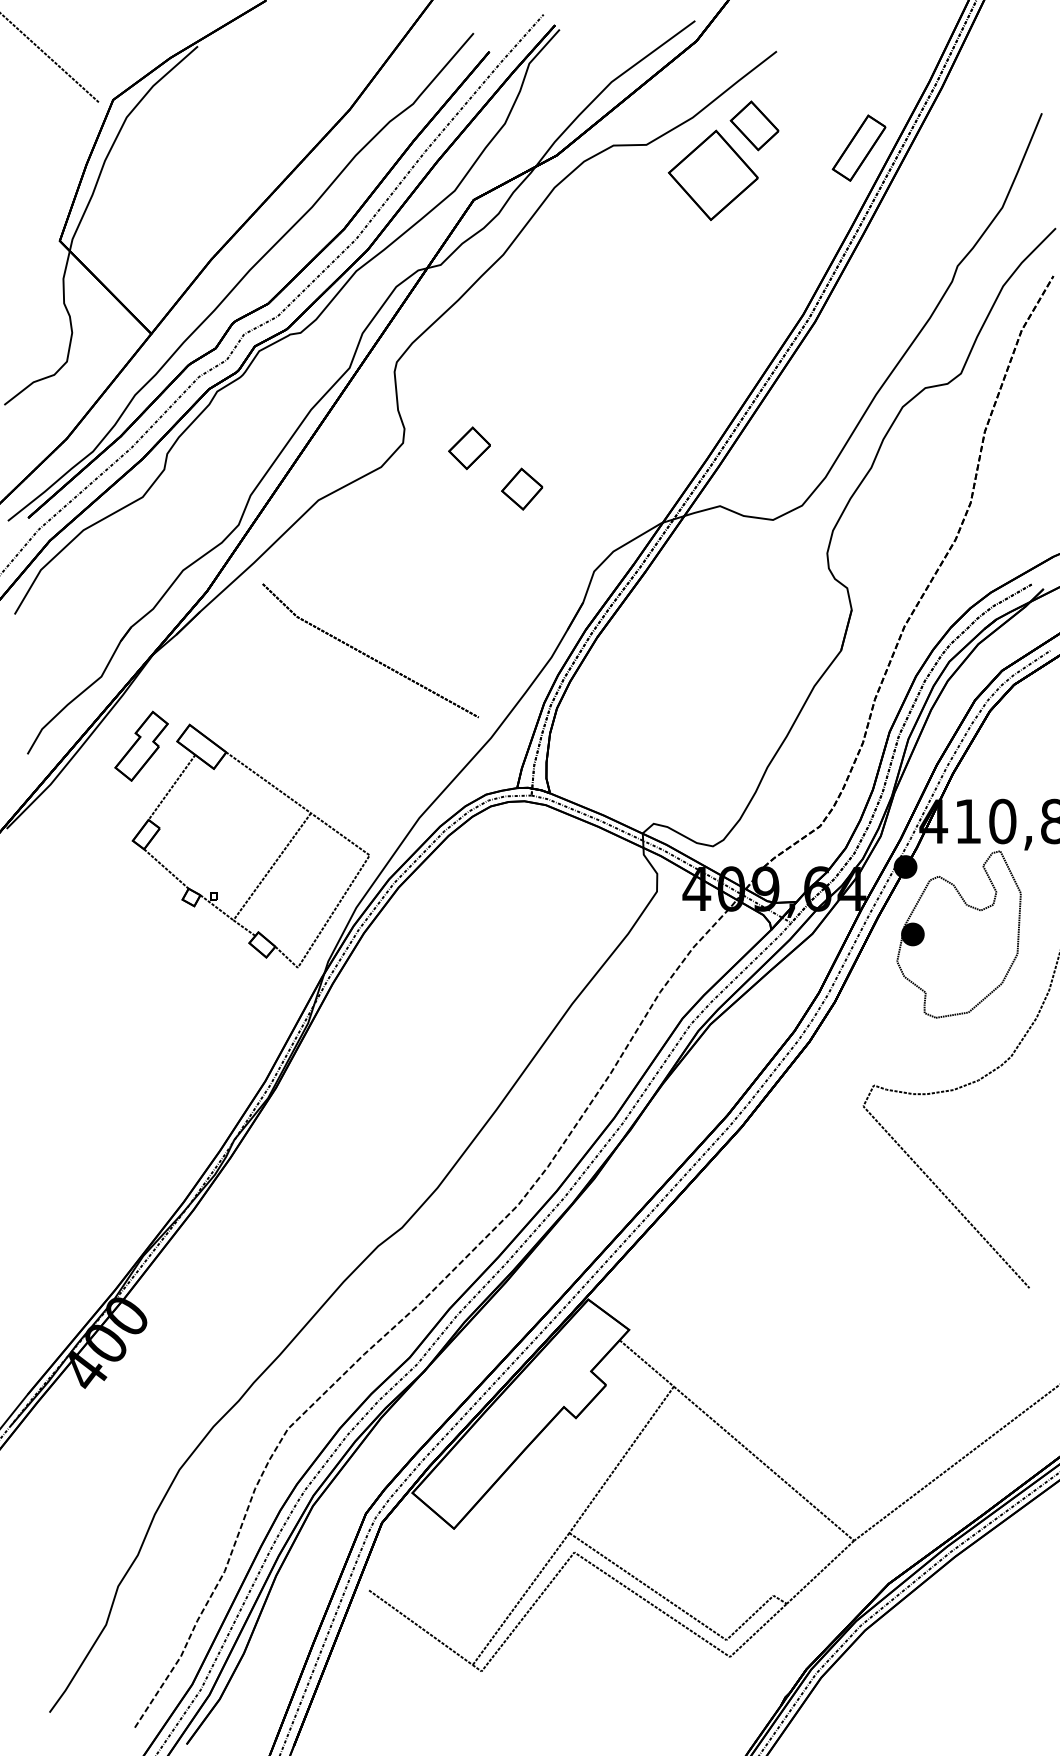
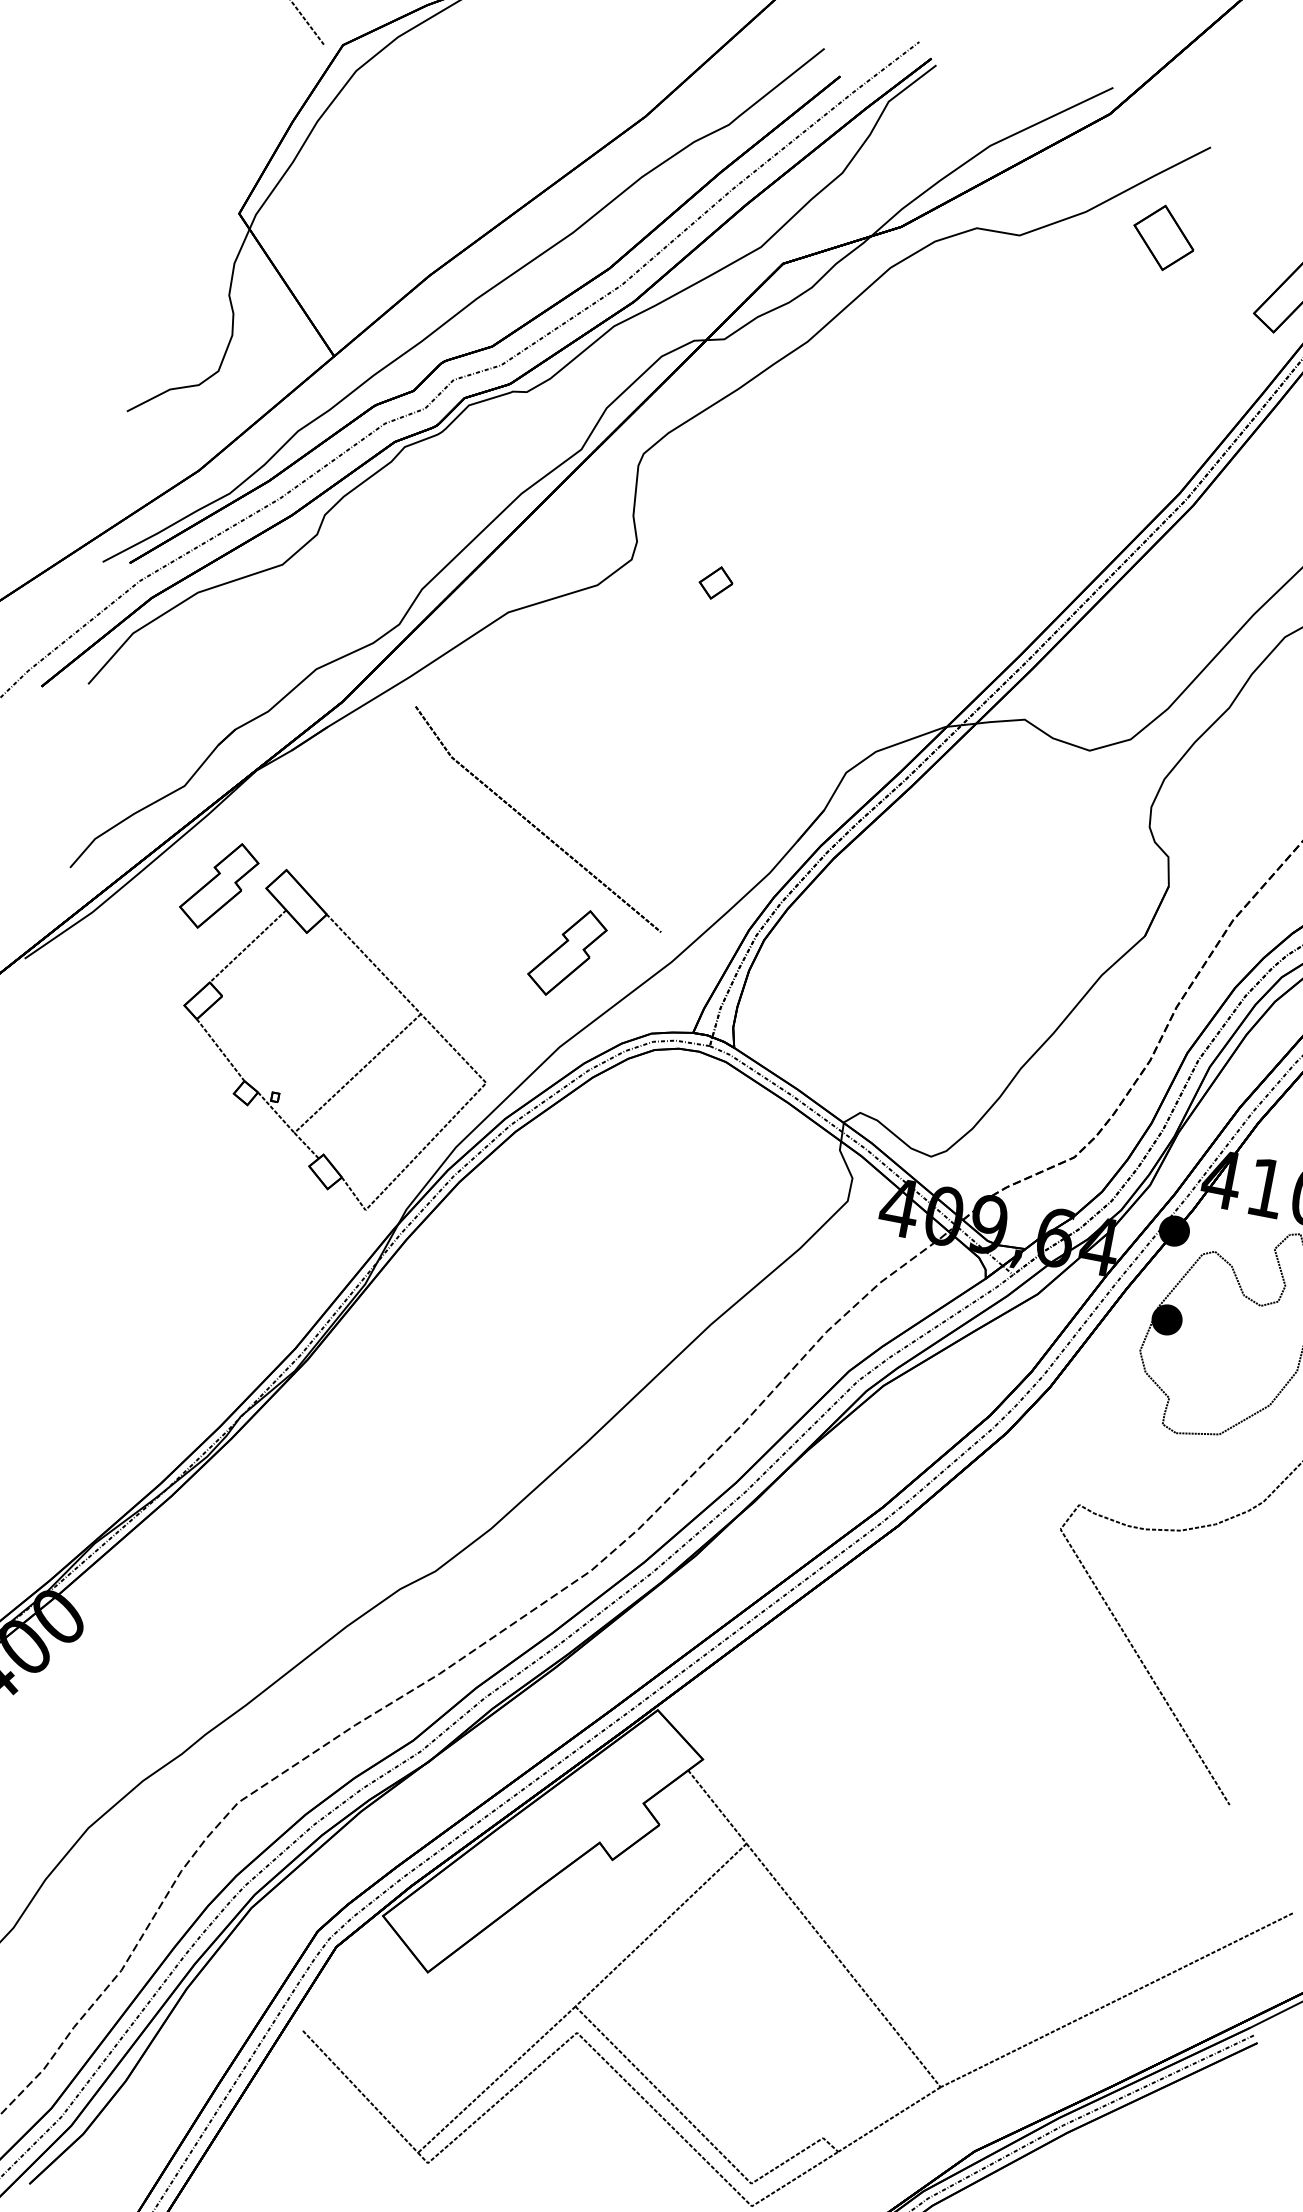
part: (712, 174) -> (1097, 290), removed
part: (469, 448) -> (715, 583), size x0.6
part: (522, 488) -> (774, 647), removed
part: (411, 745) -> (567, 951), added

